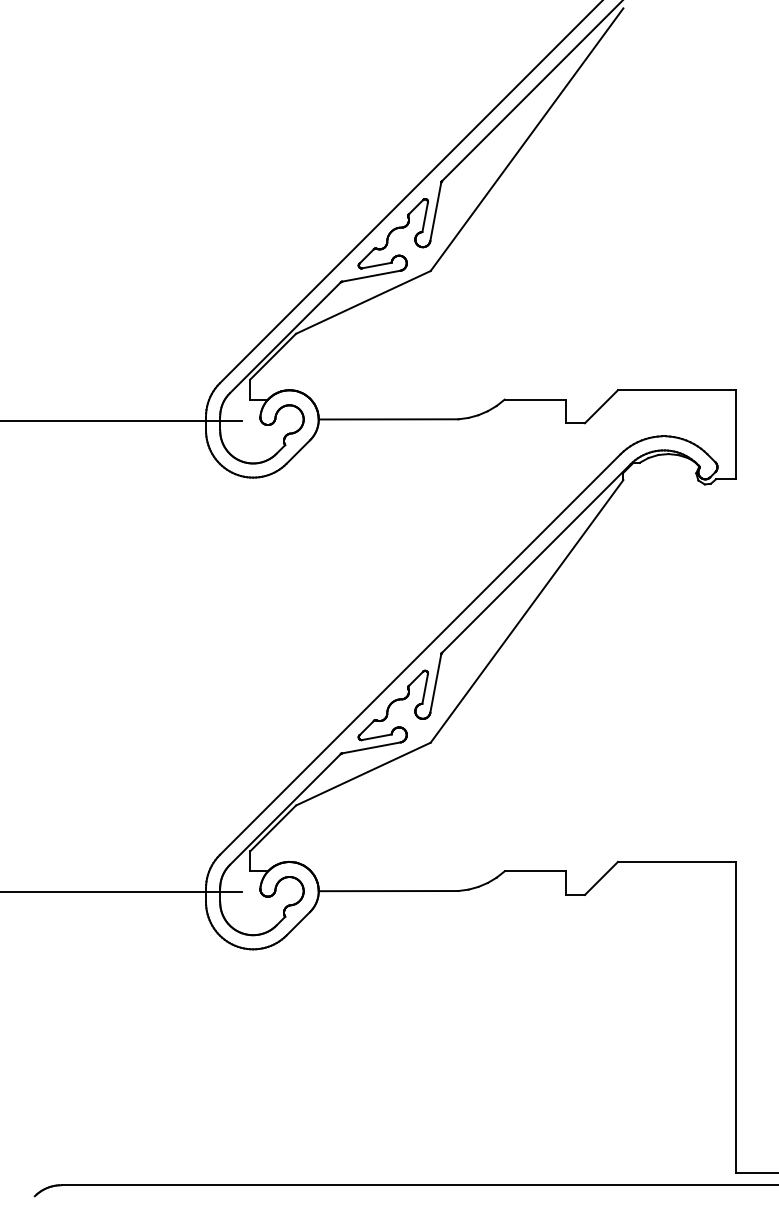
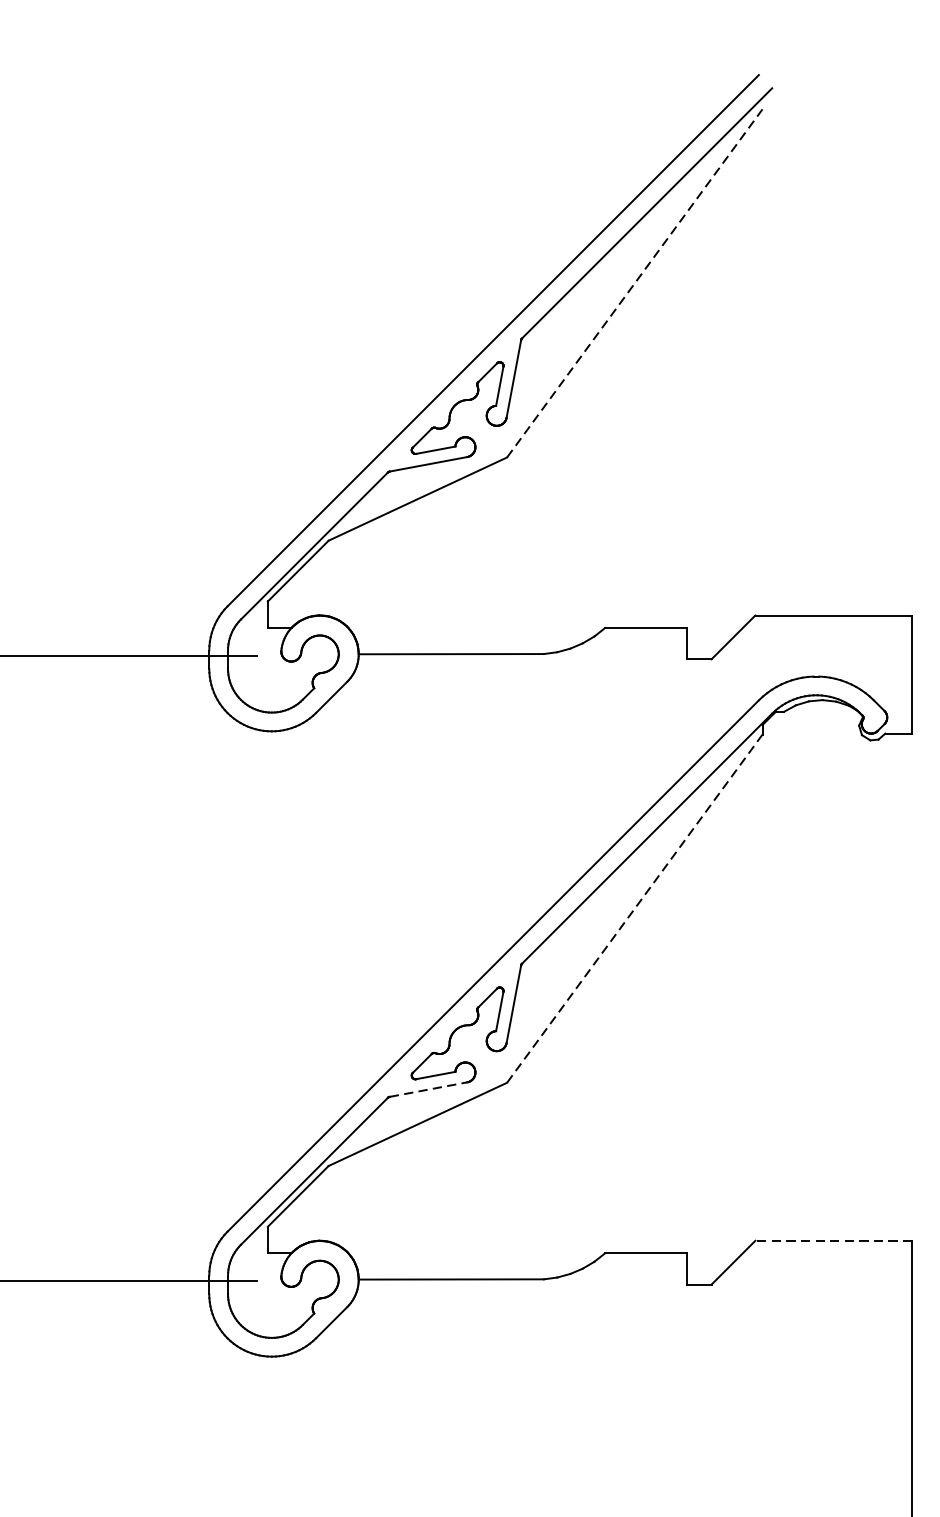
line: (527, 139) -> (635, 283), solid -> dashed
line: (527, 611) -> (635, 908), solid -> dashed
line: (371, 747) -> (428, 1089), solid -> dashed
line: (676, 861) -> (832, 1240), solid -> dashed

